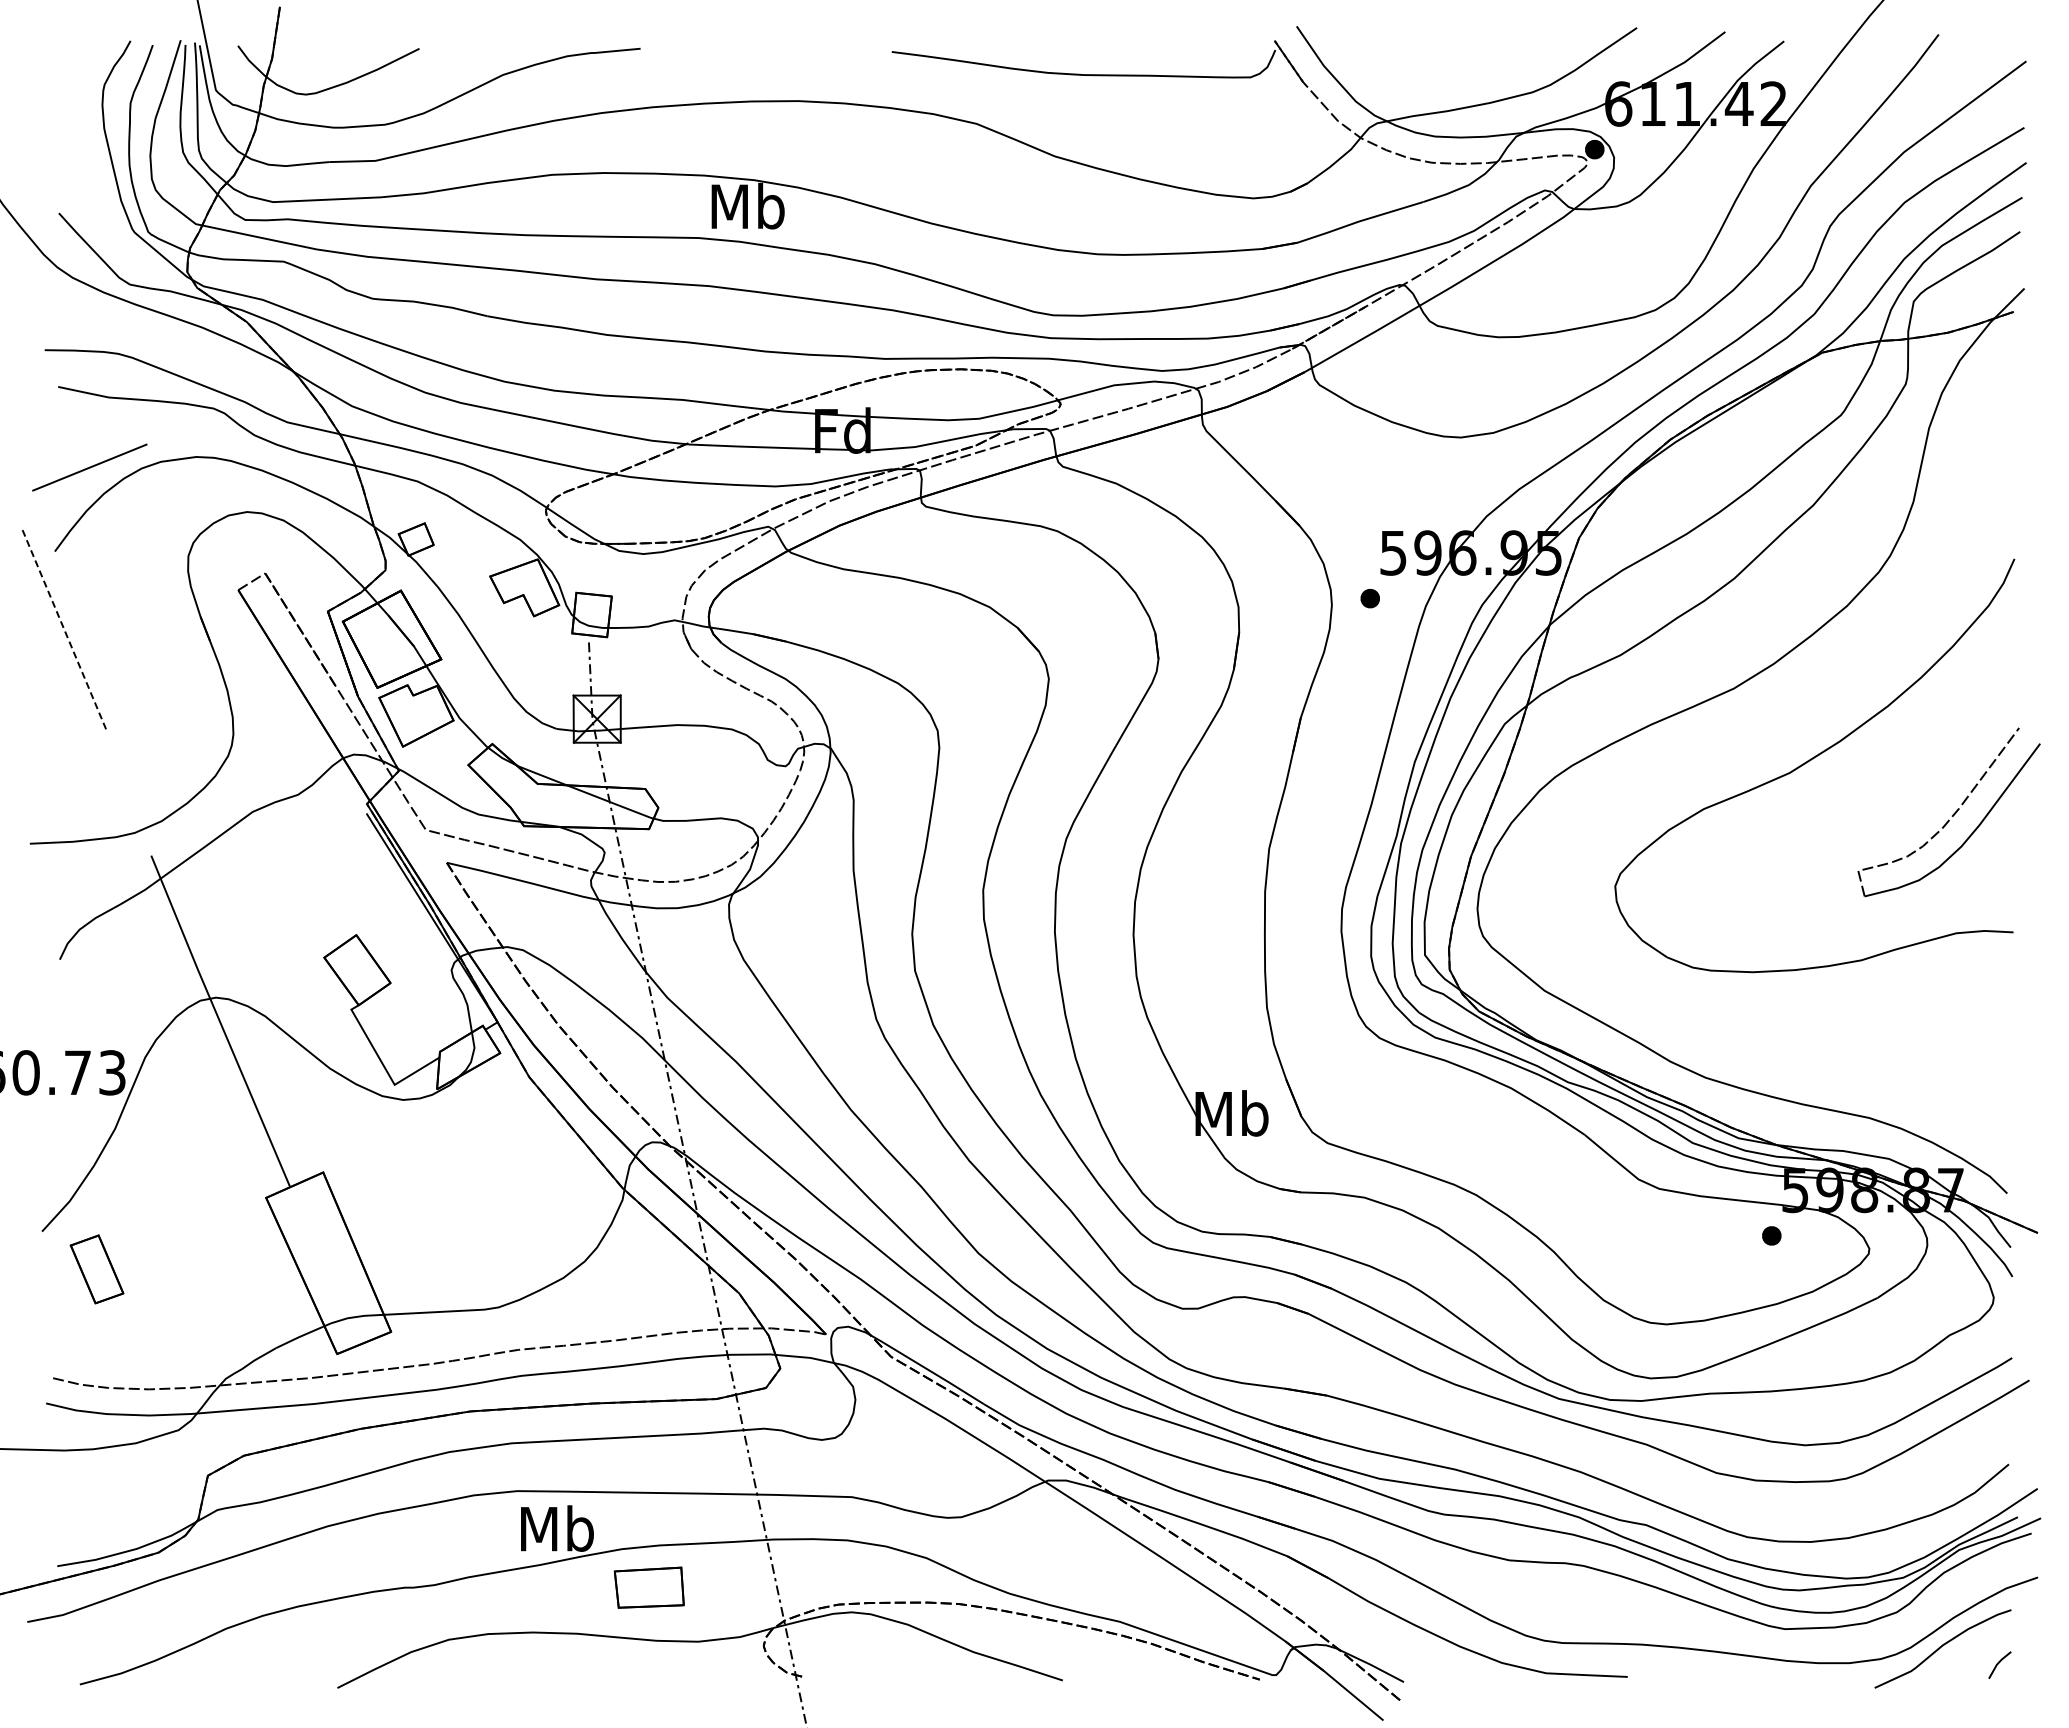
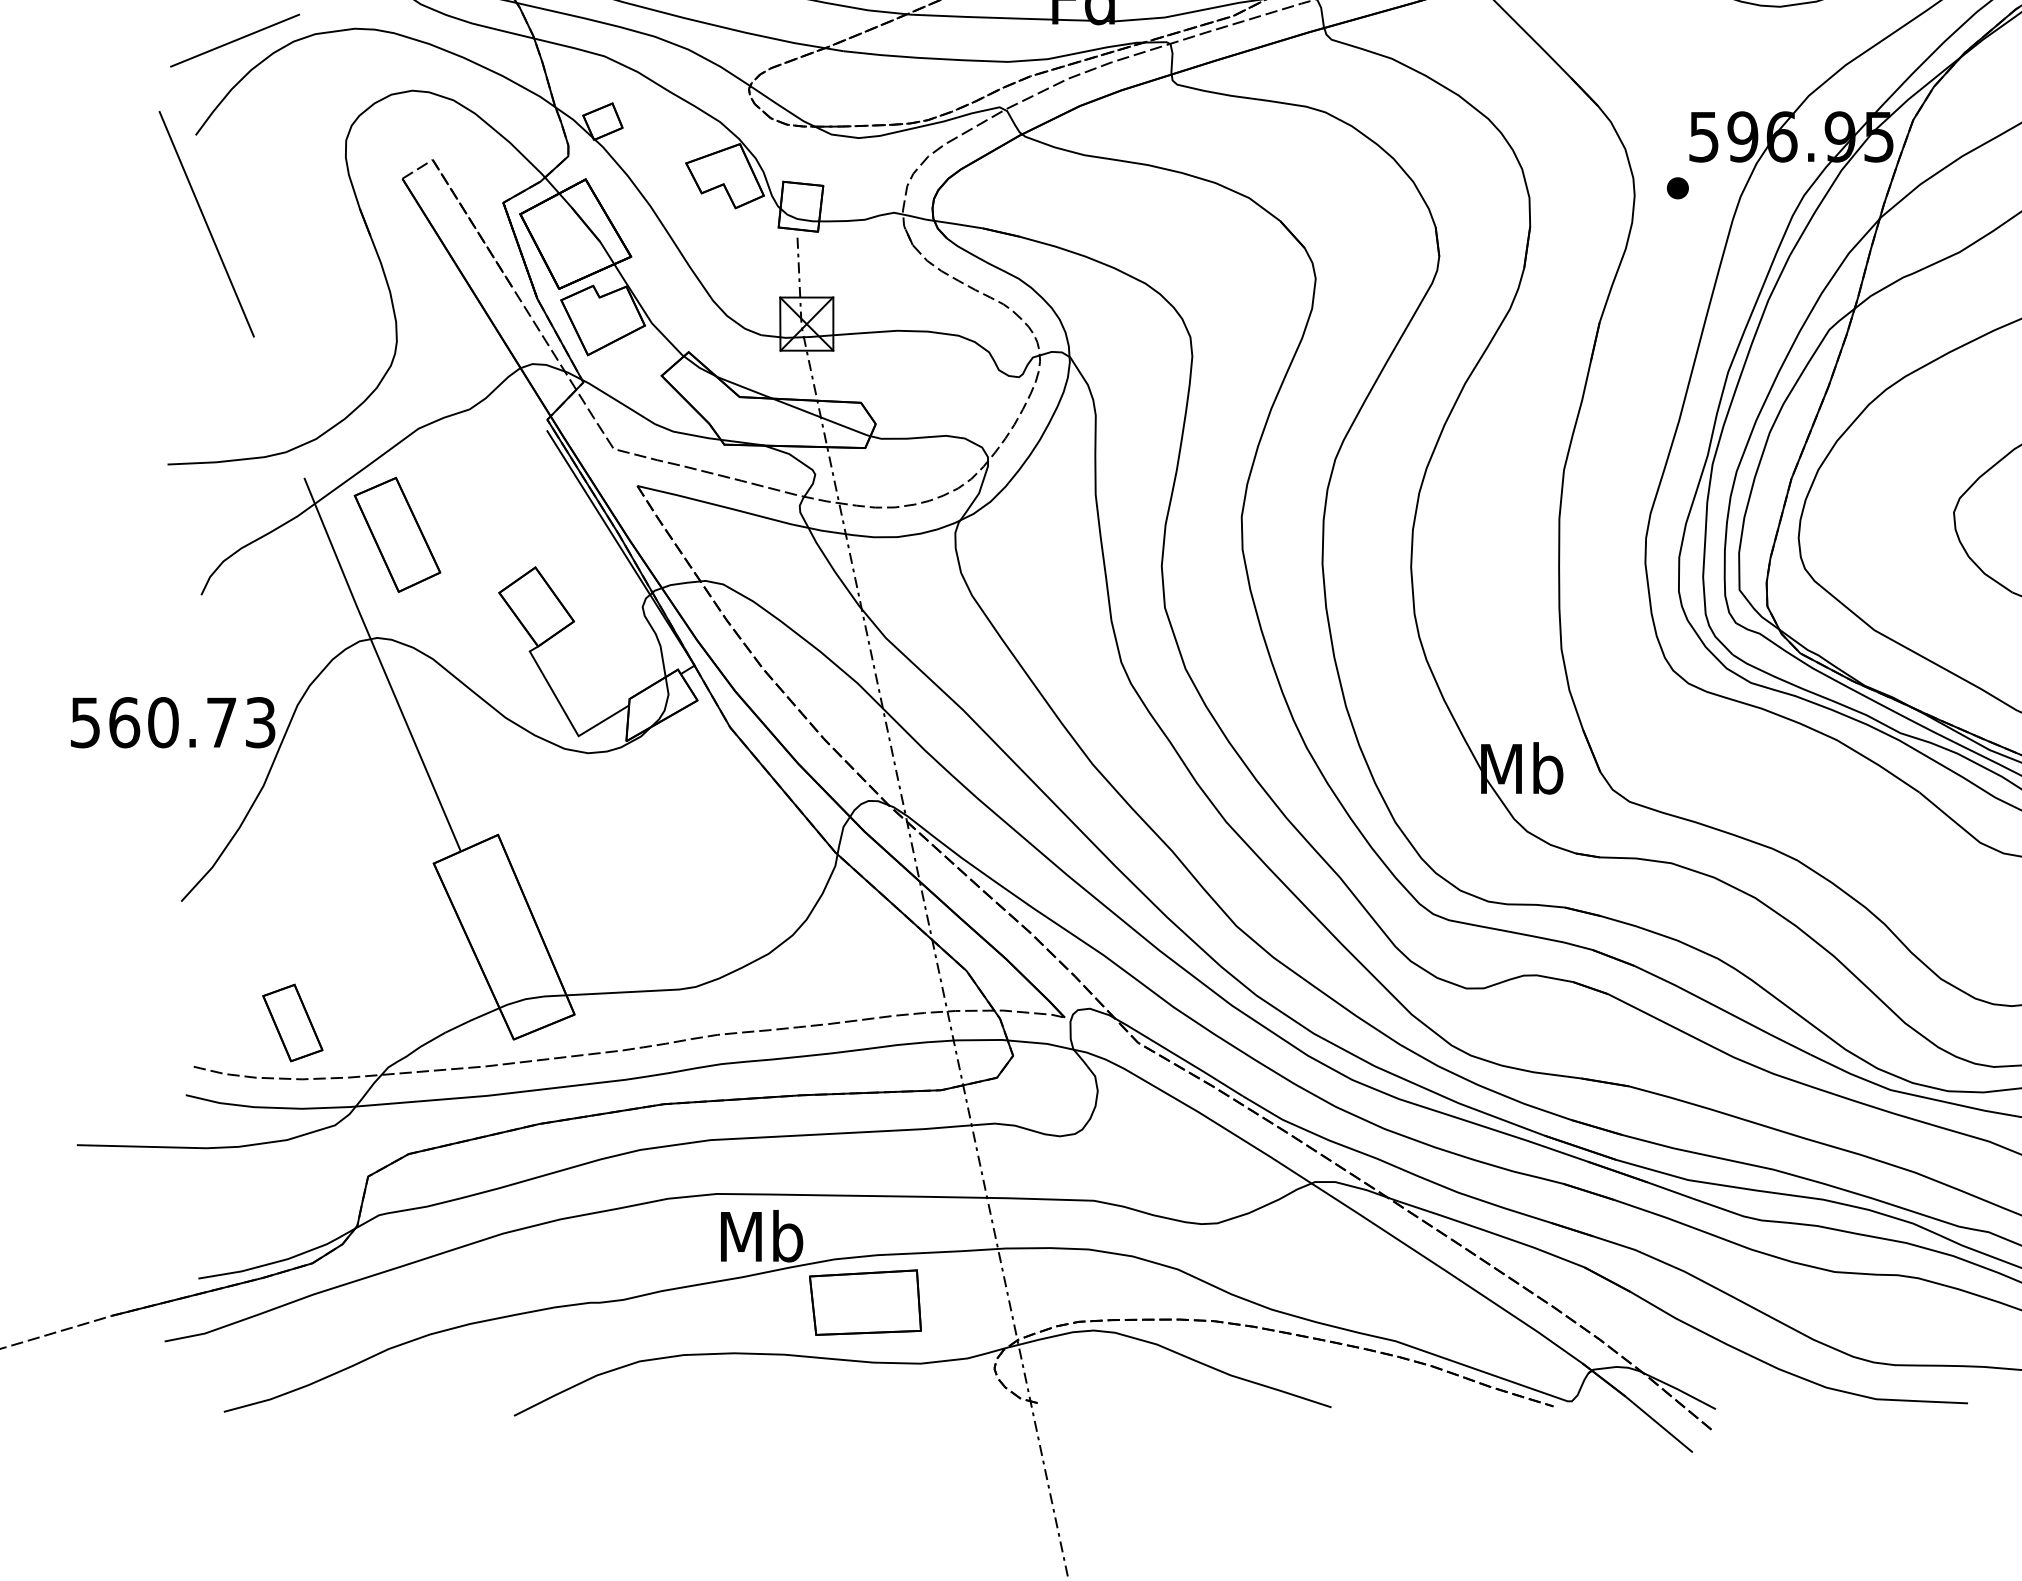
line: (64, 630) -> (206, 224), dashed -> solid
part: (233, 905) -> (396, 534), added
part: (96, 1269) -> (292, 1023), moved
part: (649, 1587) -> (865, 1302), size x1.43

